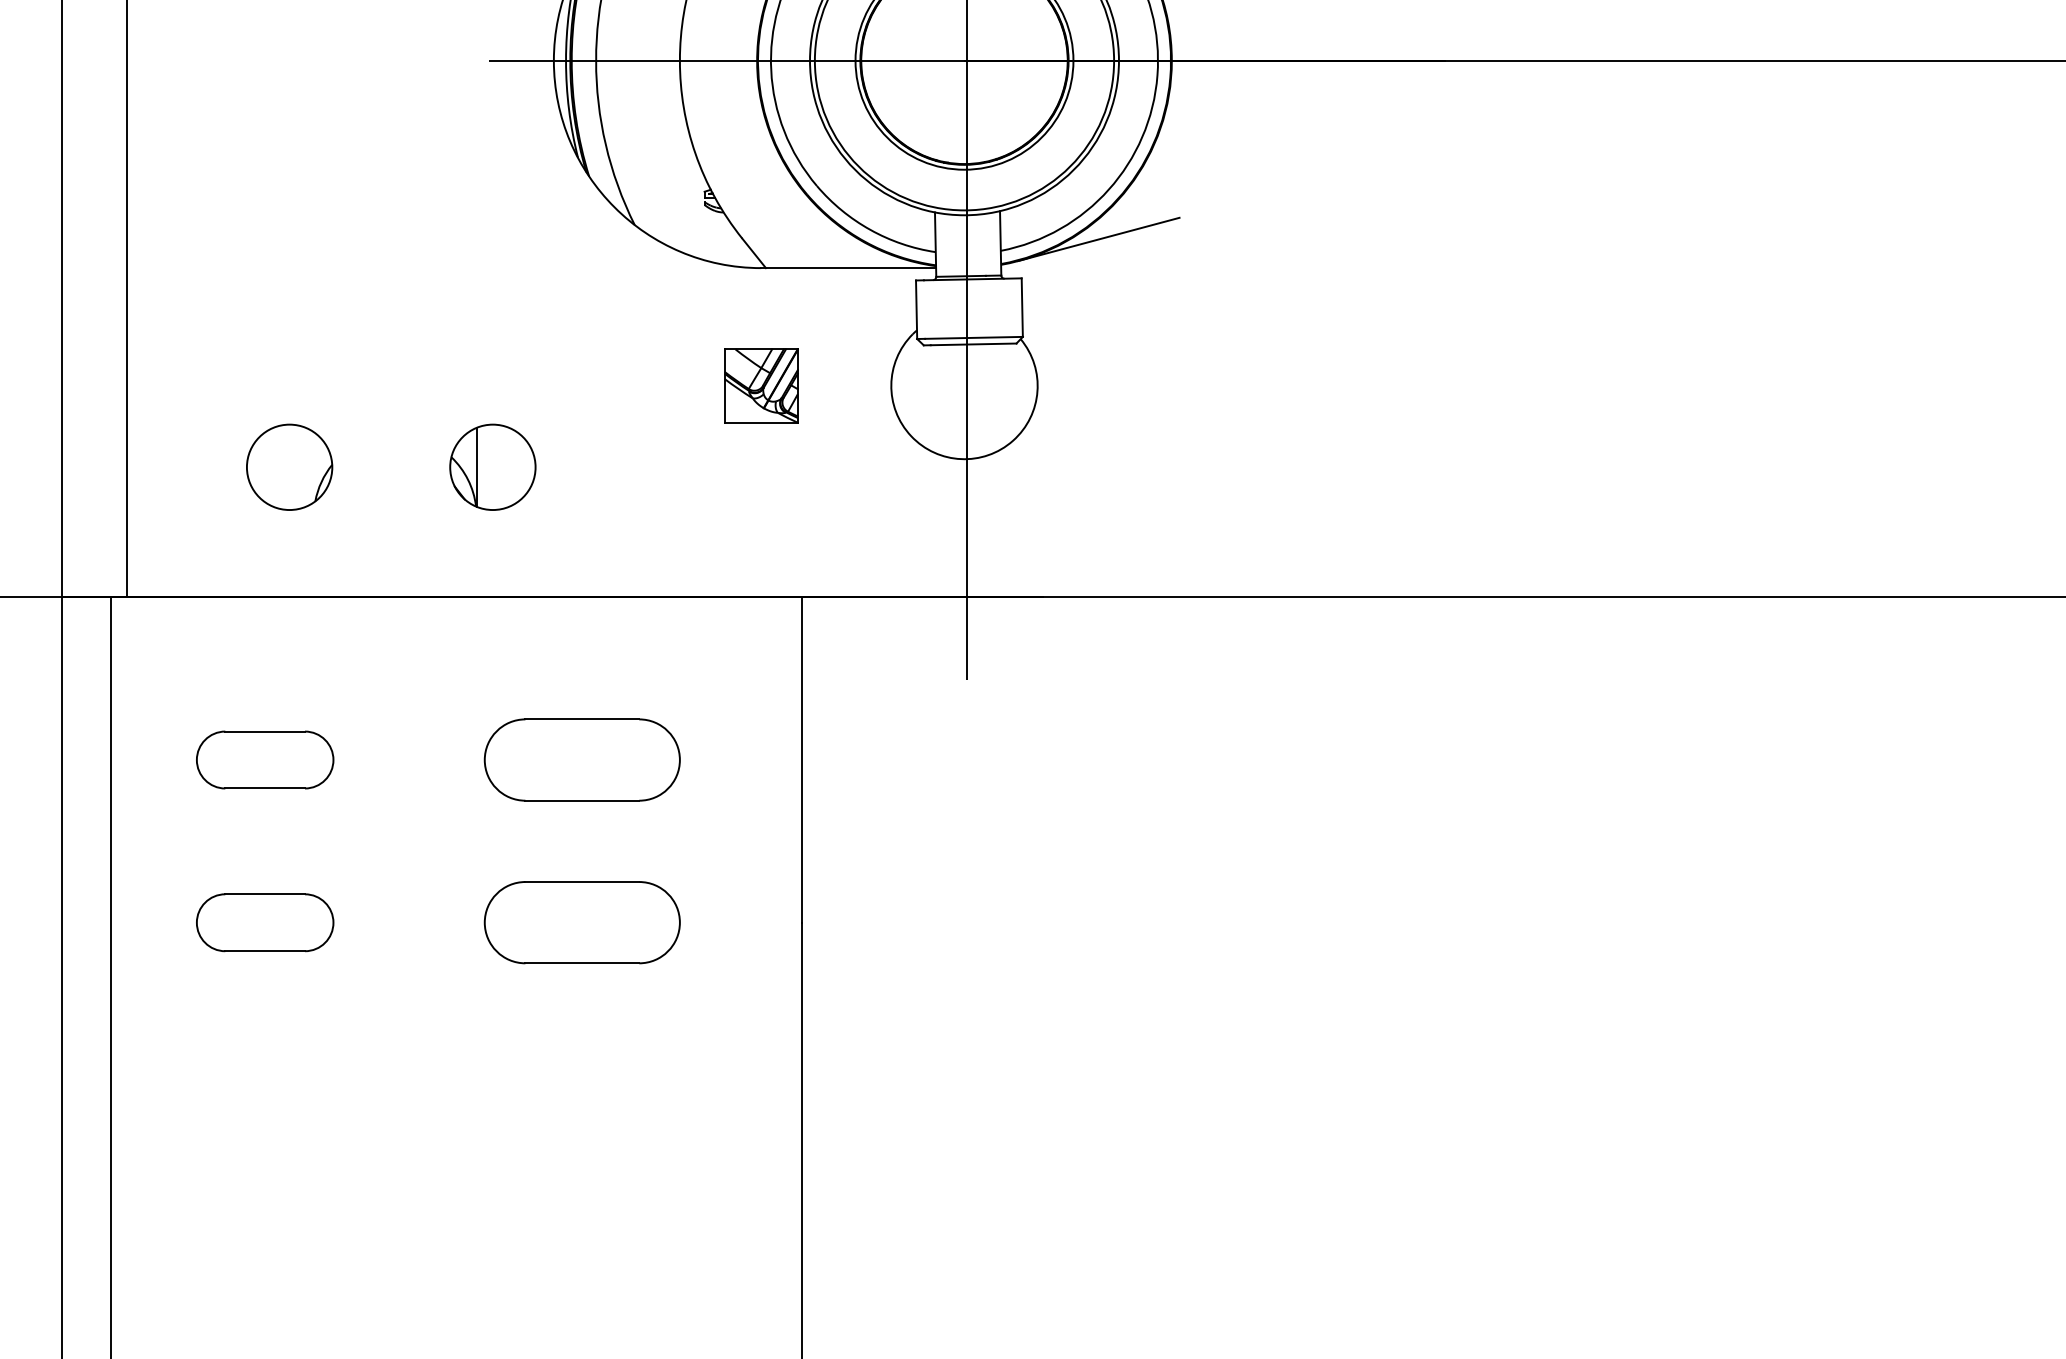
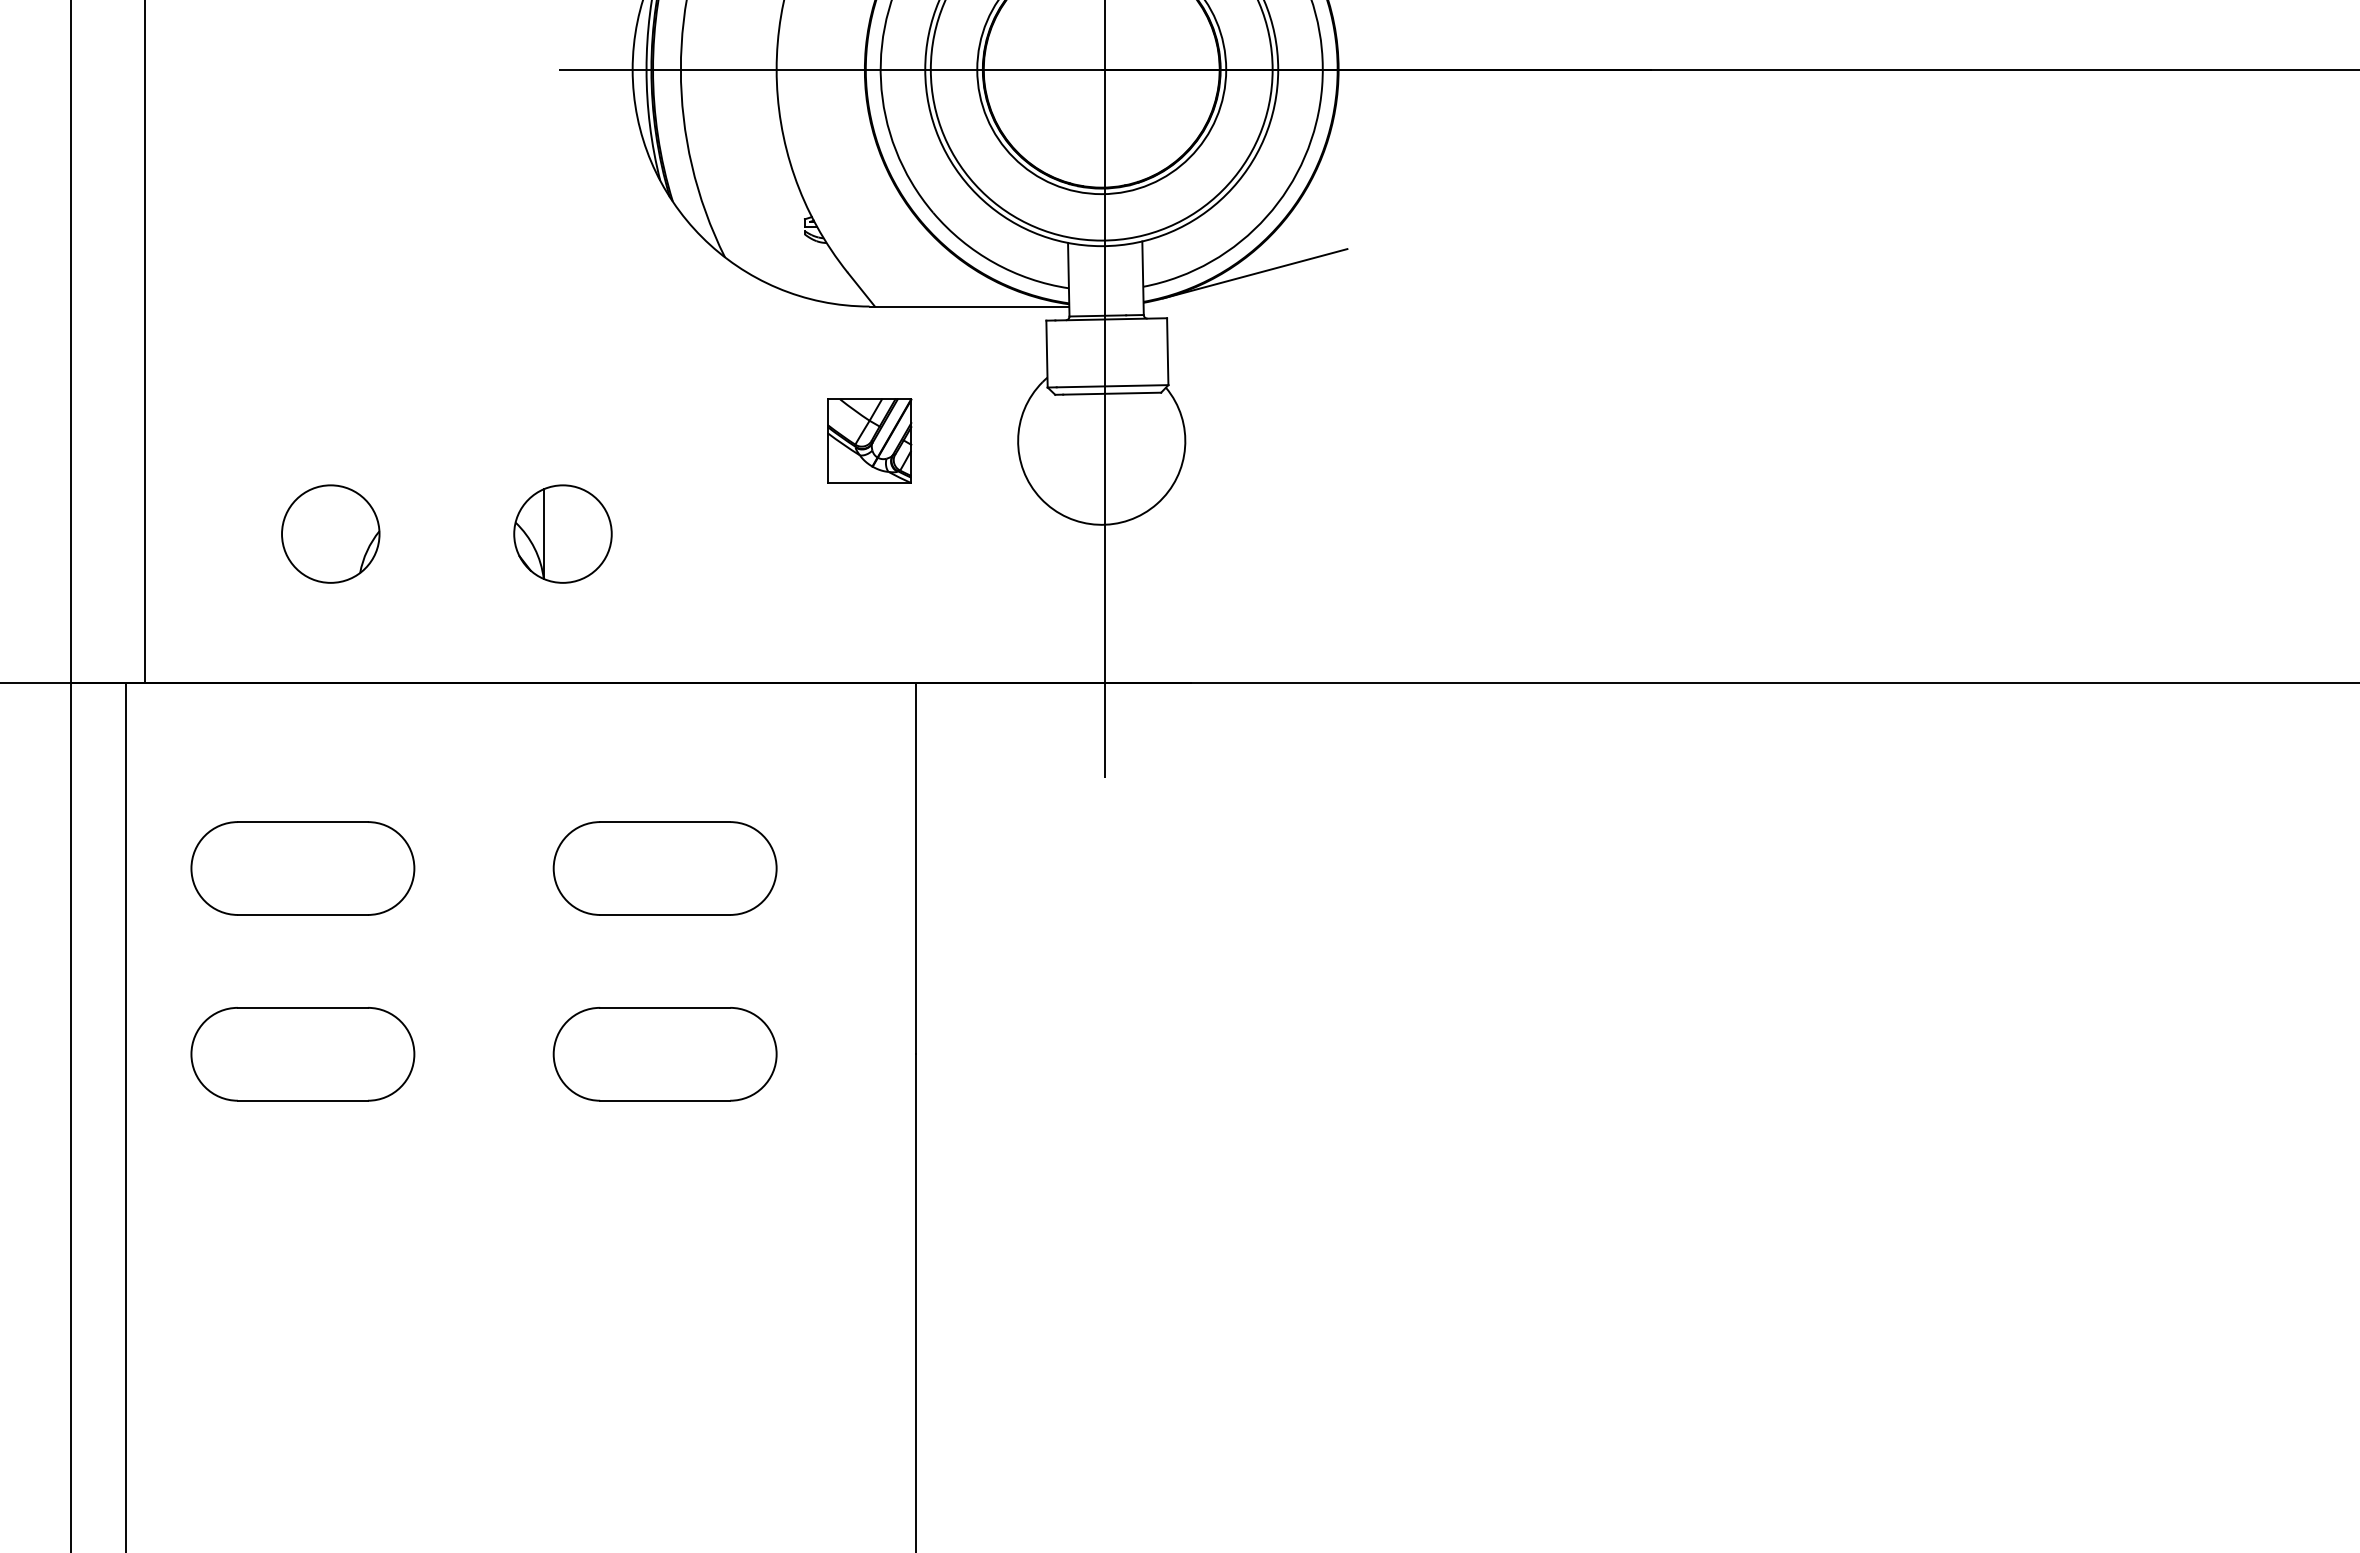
part: (264, 759) -> (302, 867), size x1.43
part: (264, 922) -> (302, 1054), size x1.43

